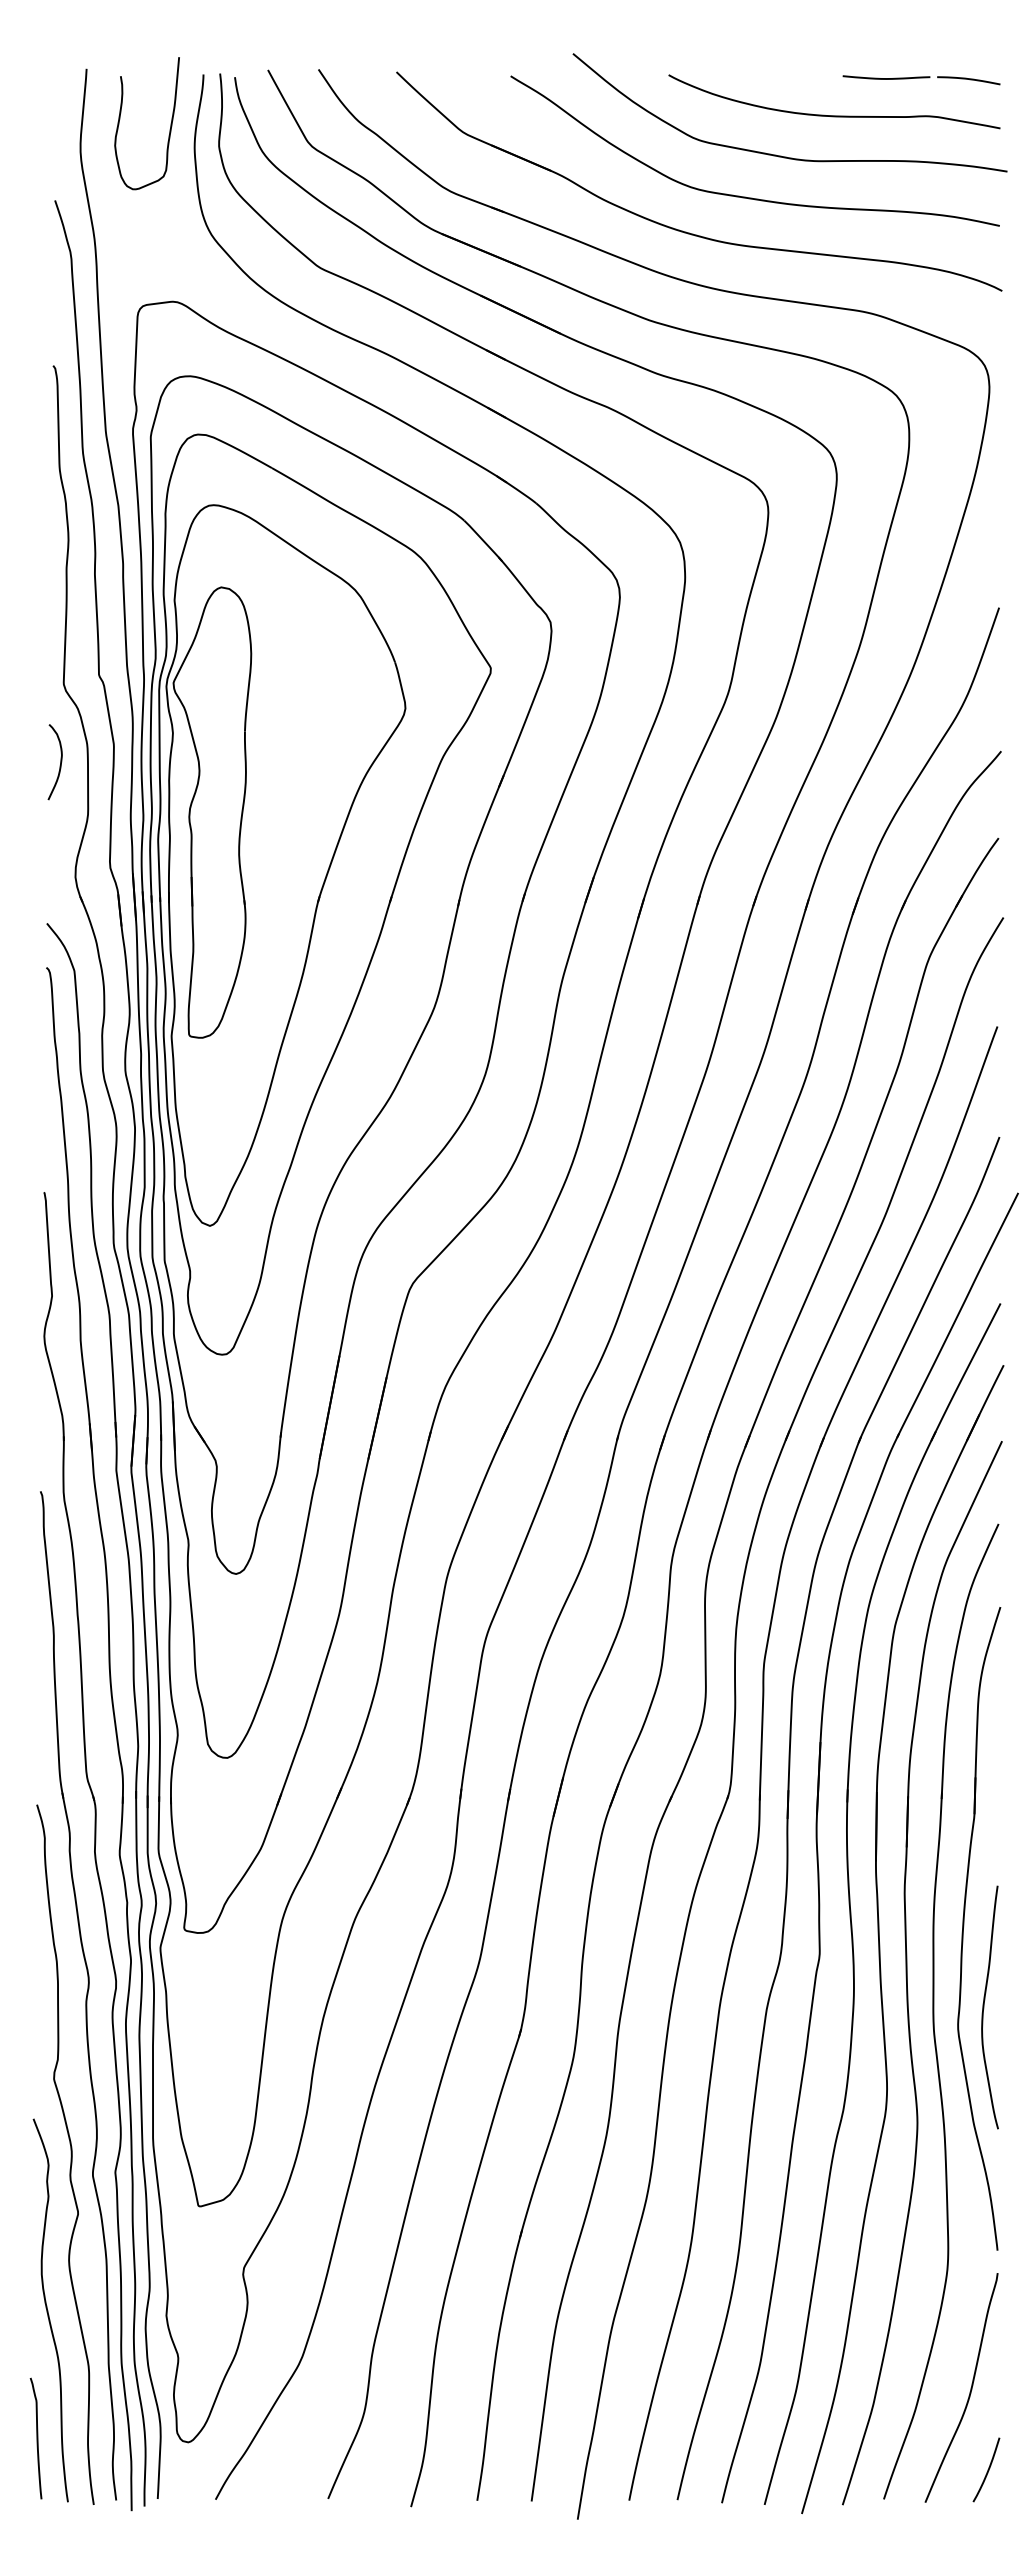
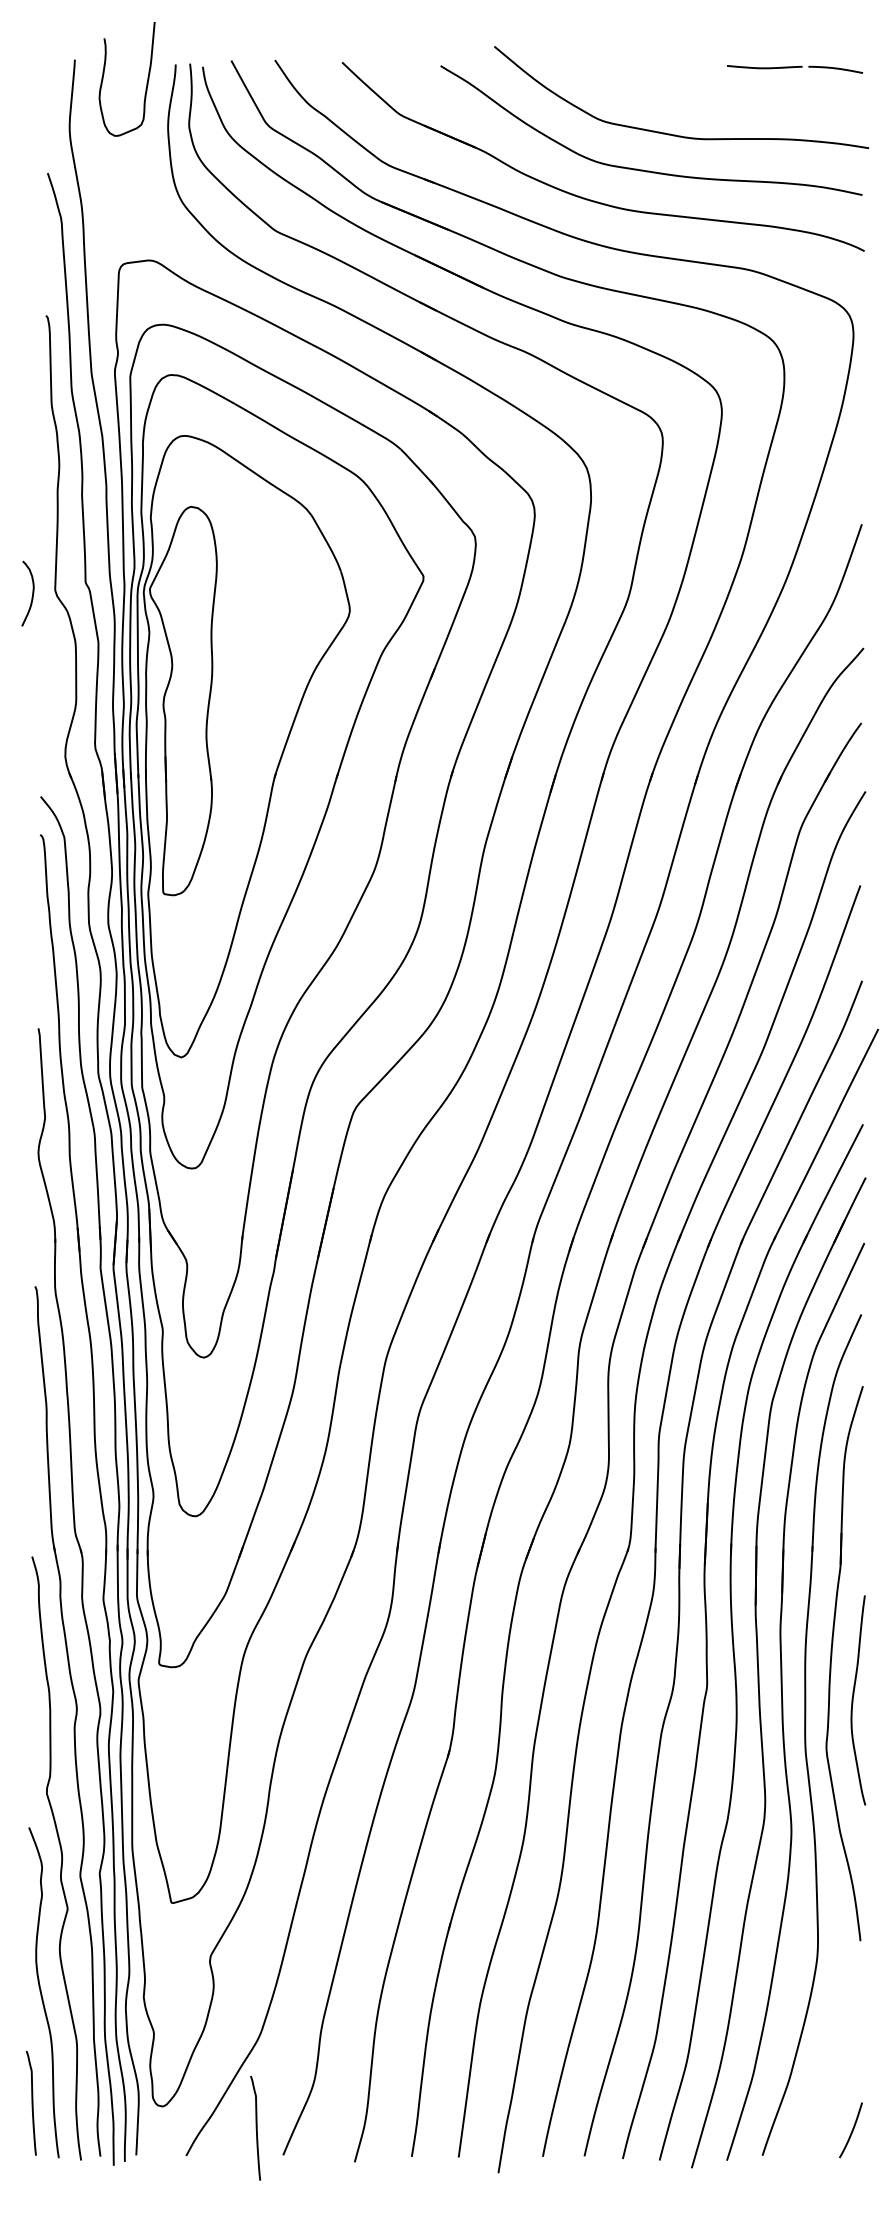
curve: (834, 115) -> (719, 99), removed
curve: (169, 129) -> (146, 84), moved
curve: (59, 765) -> (31, 596), moved
curve: (984, 2007) -> (853, 1700), moved
curve: (969, 2391) -> (836, 2062), removed
curve: (296, 2467) -> (255, 2128), added

